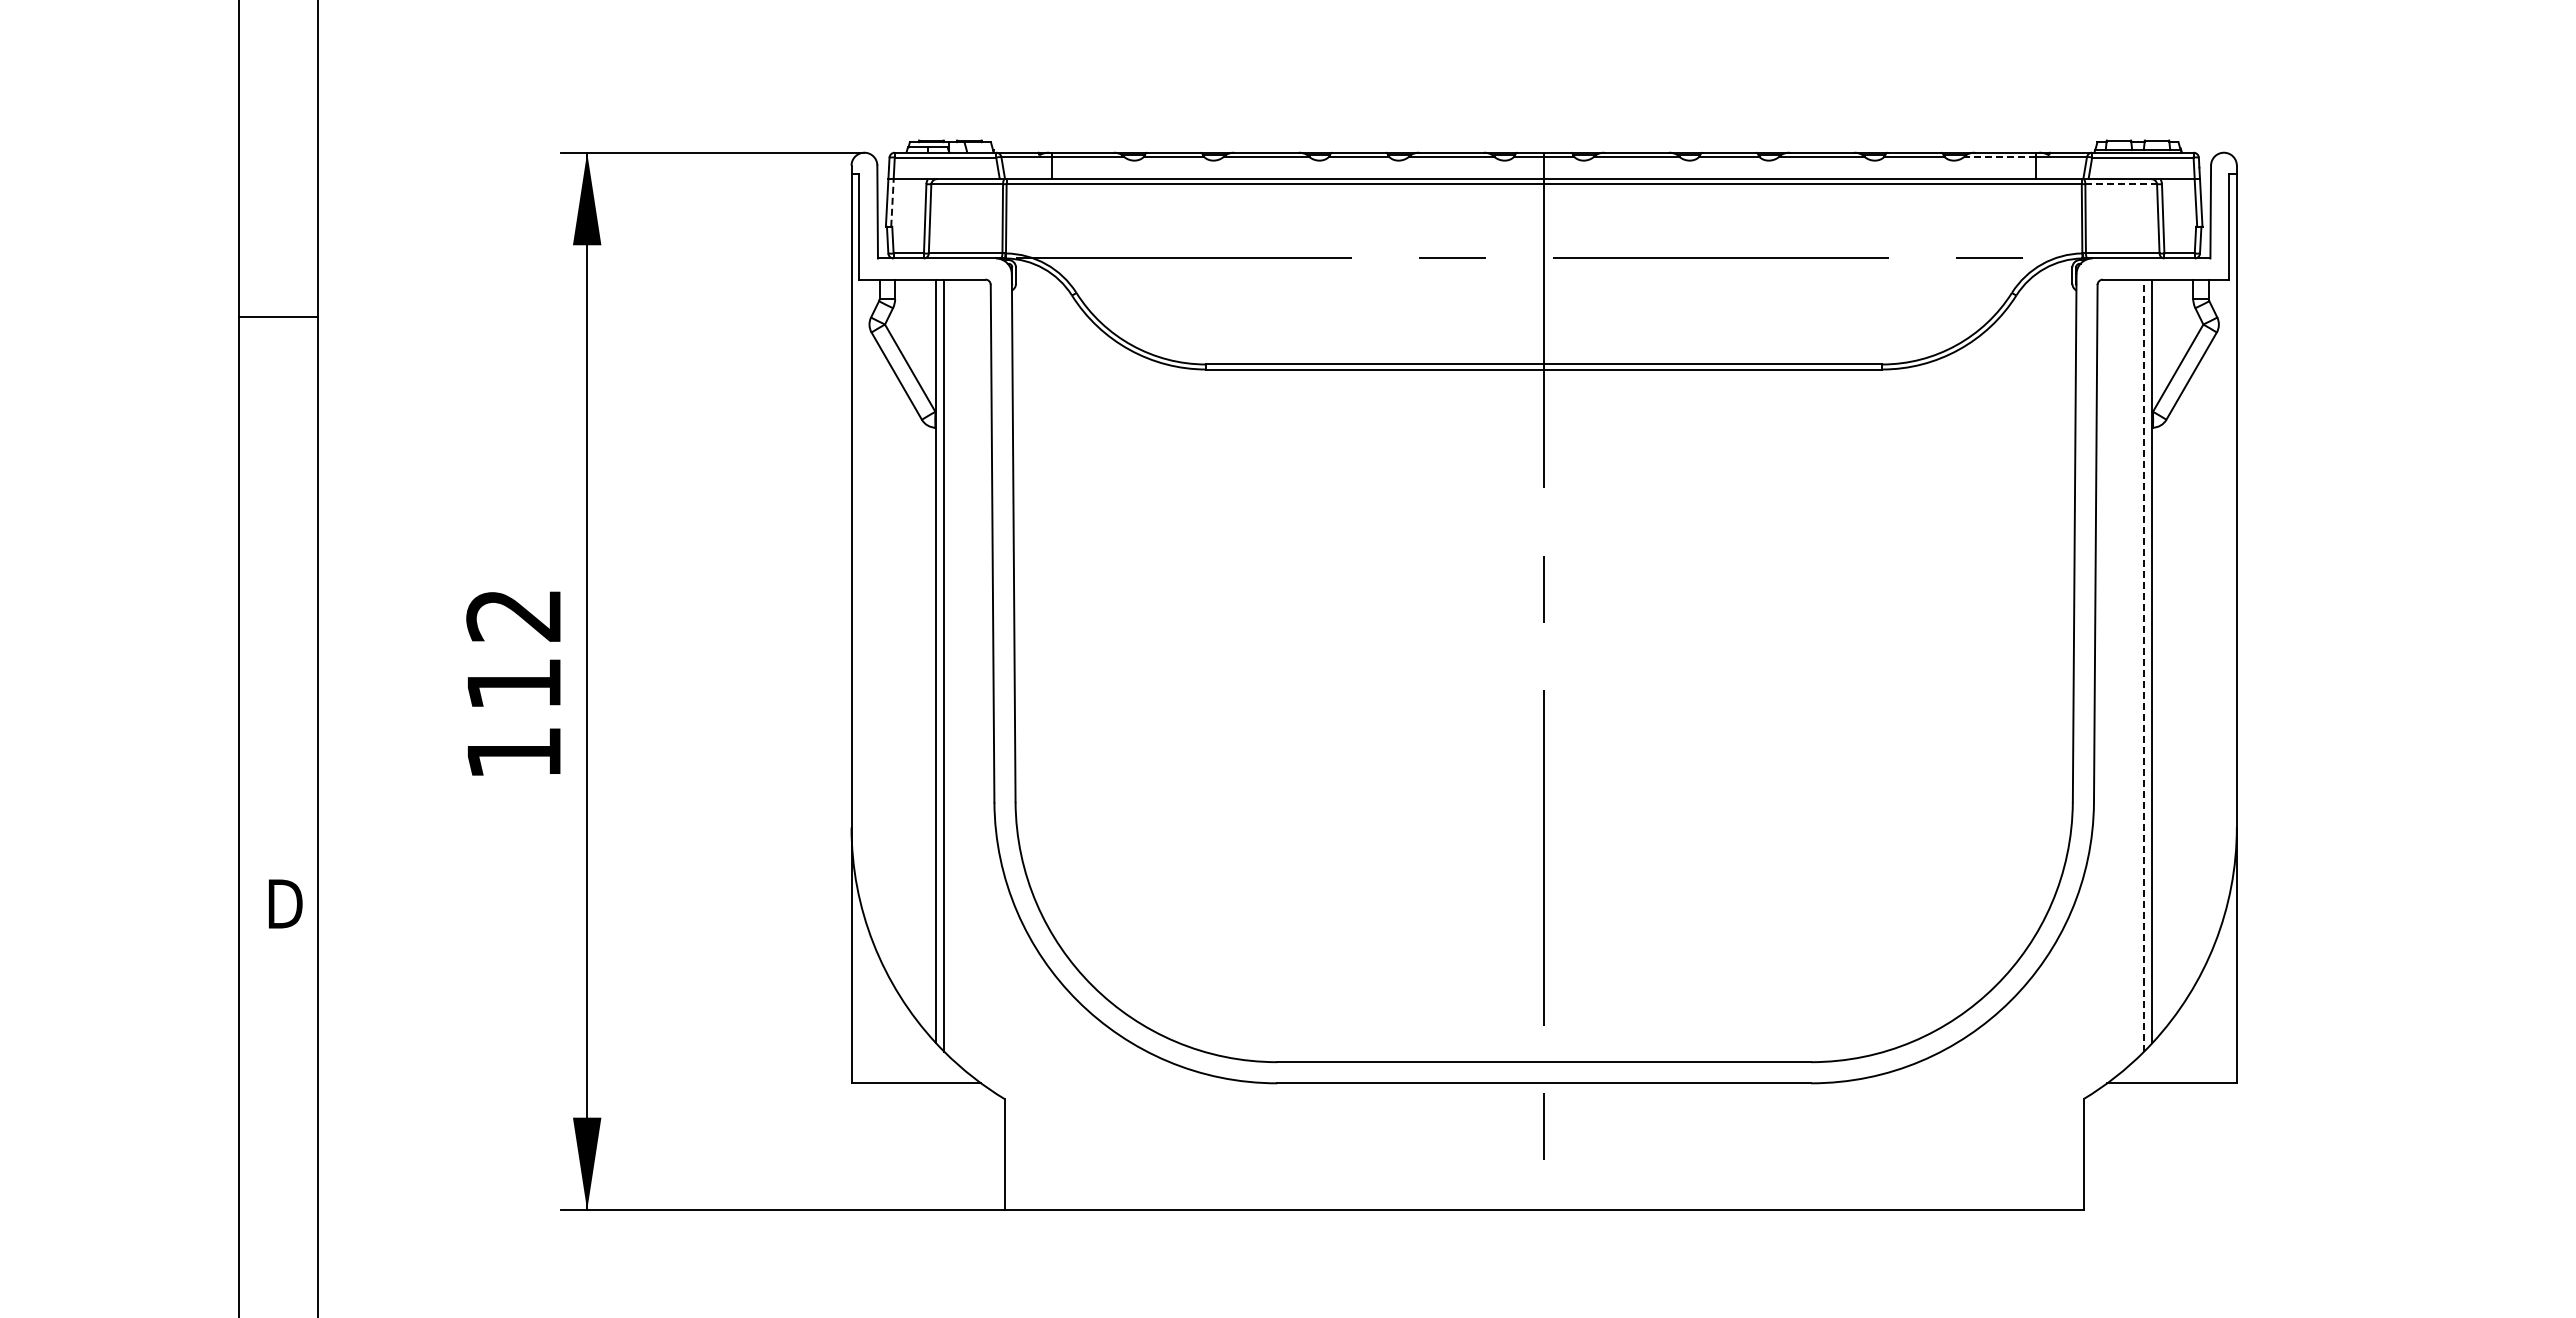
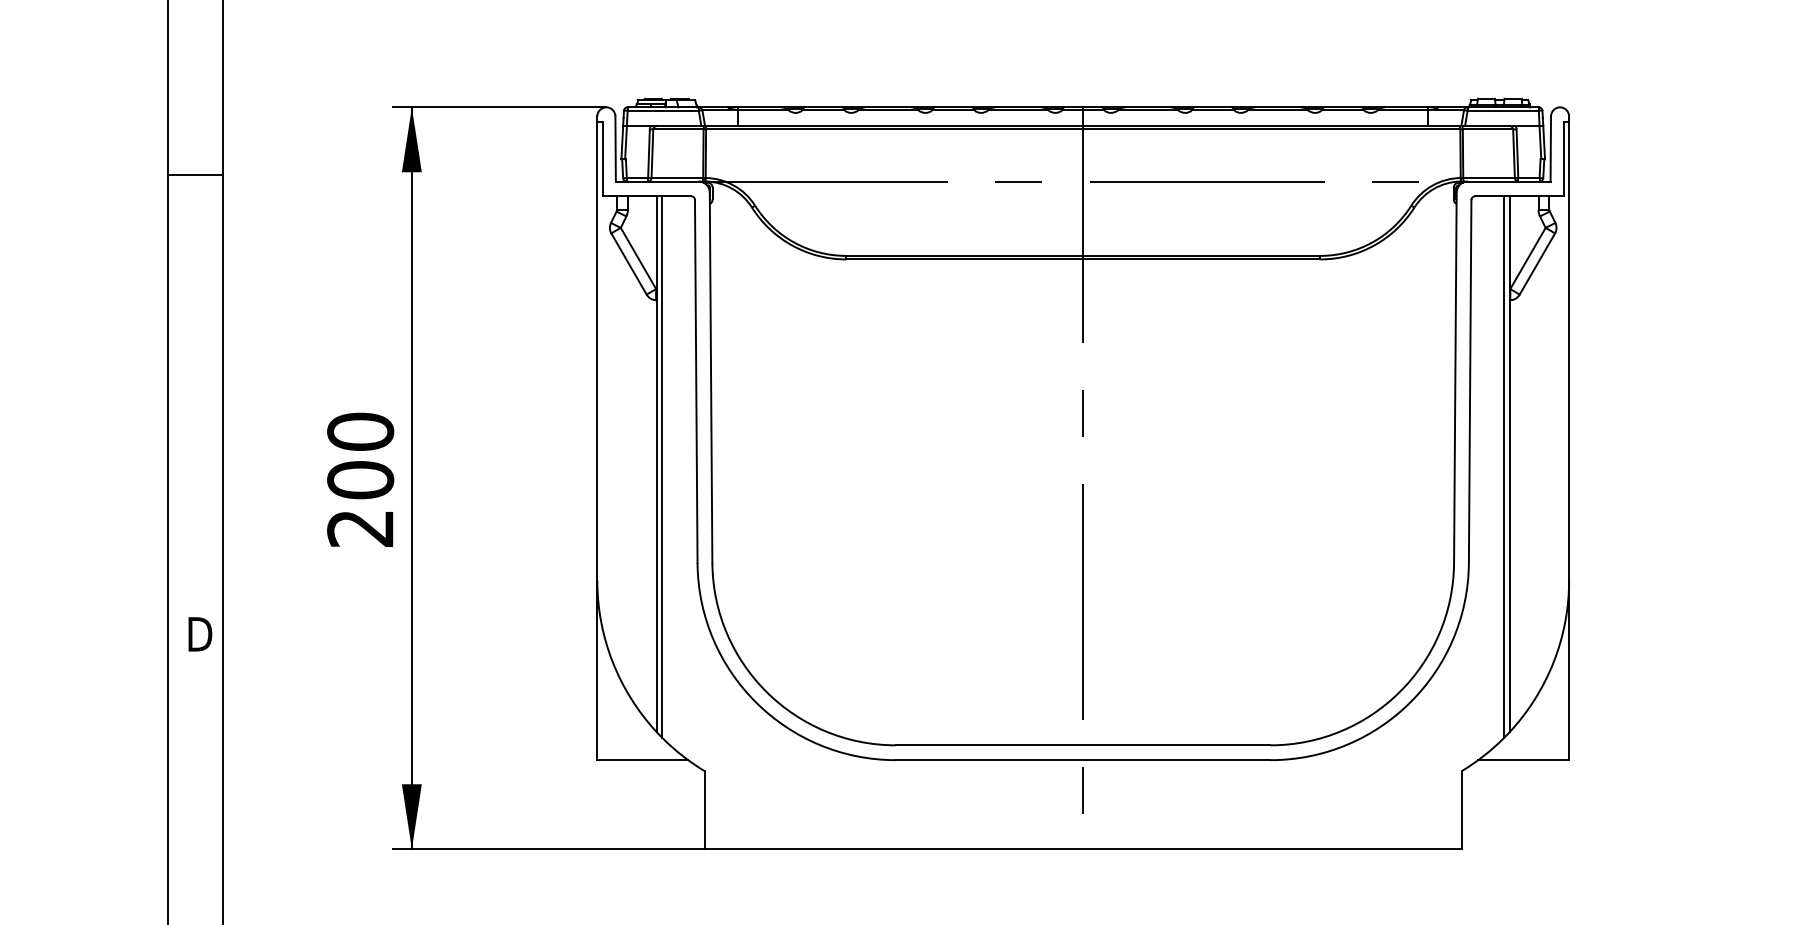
line: (1999, 157) -> (1402, 110), dashed -> solid
line: (2121, 184) -> (1488, 129), dashed -> solid
line: (892, 202) -> (626, 142), dashed -> solid
line: (278, 316) -> (195, 174), moved
line: (2144, 665) -> (1504, 467), dashed -> solid
text: (514, 683) -> (360, 479), 112 -> 200

